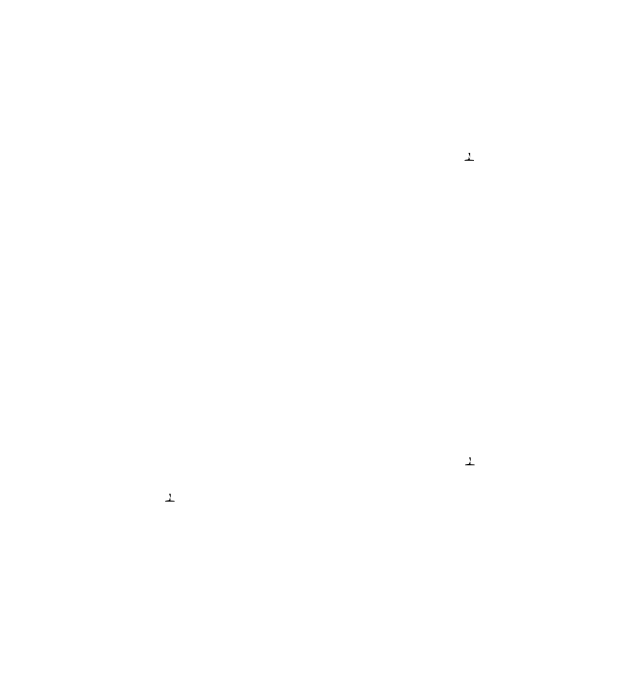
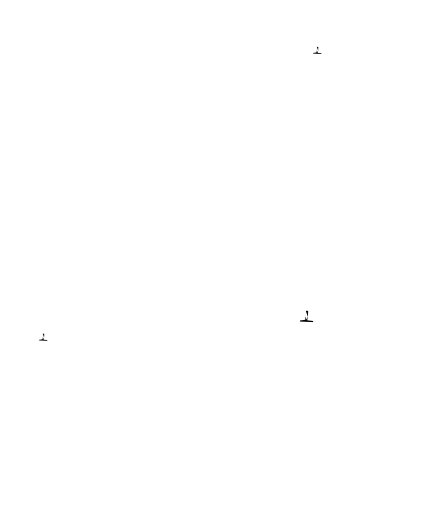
part: (469, 461) -> (306, 316), size x1.6

